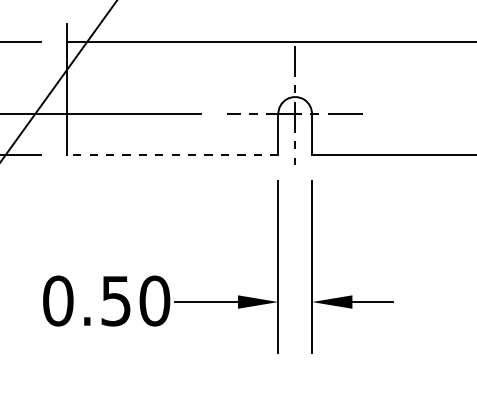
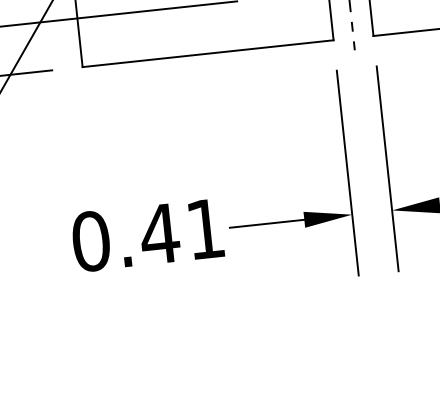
line: (172, 154) -> (208, 53), dashed -> solid
text: (135, 300) -> (182, 230), 0.50 -> 0.41

